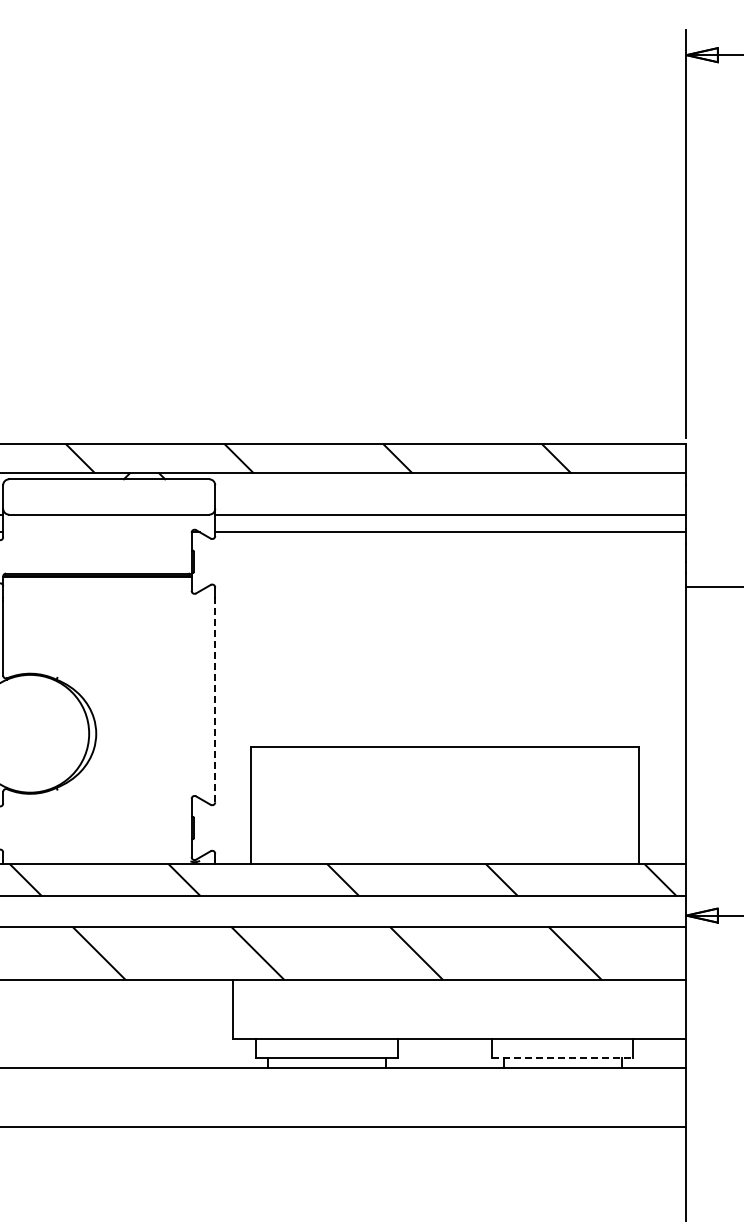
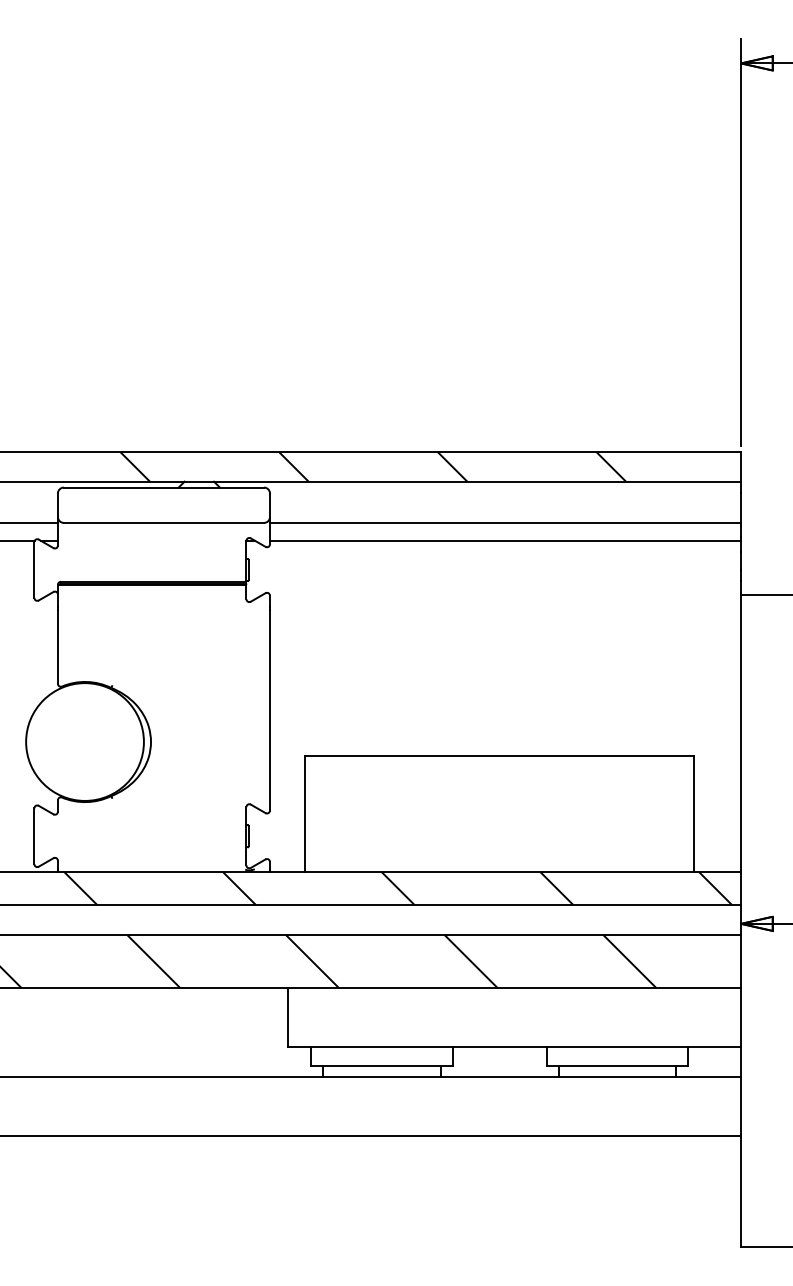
line: (214, 702) -> (269, 710), dashed -> solid
line: (562, 1058) -> (617, 1066), dashed -> solid

